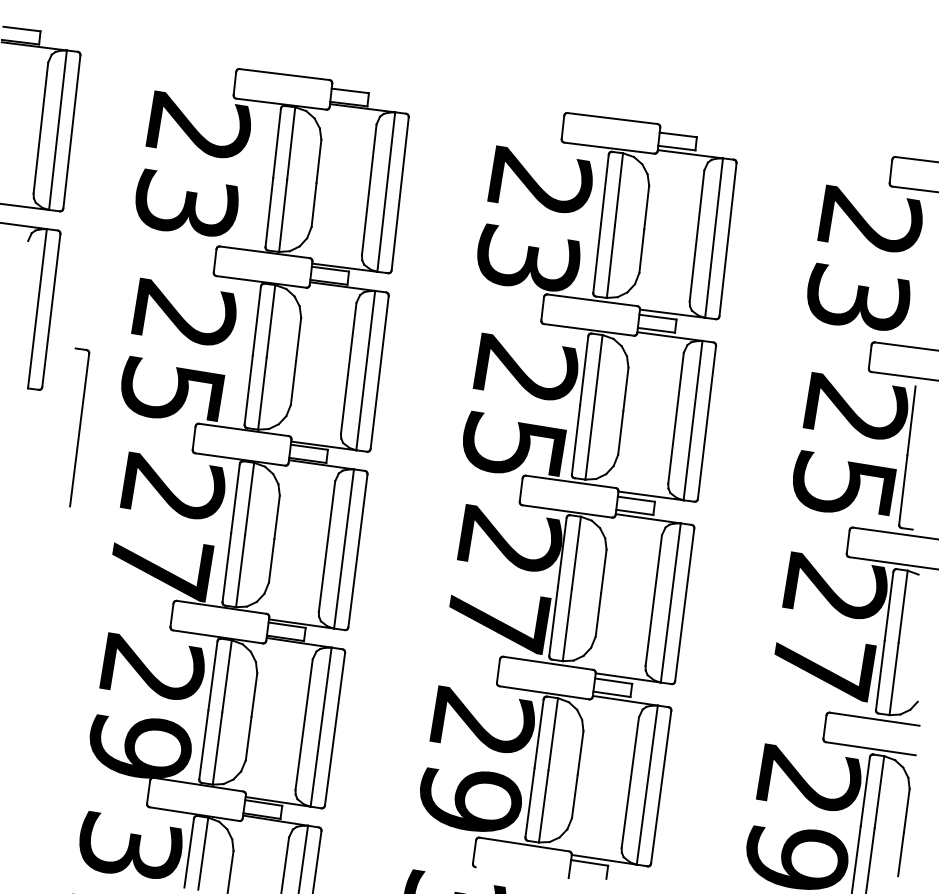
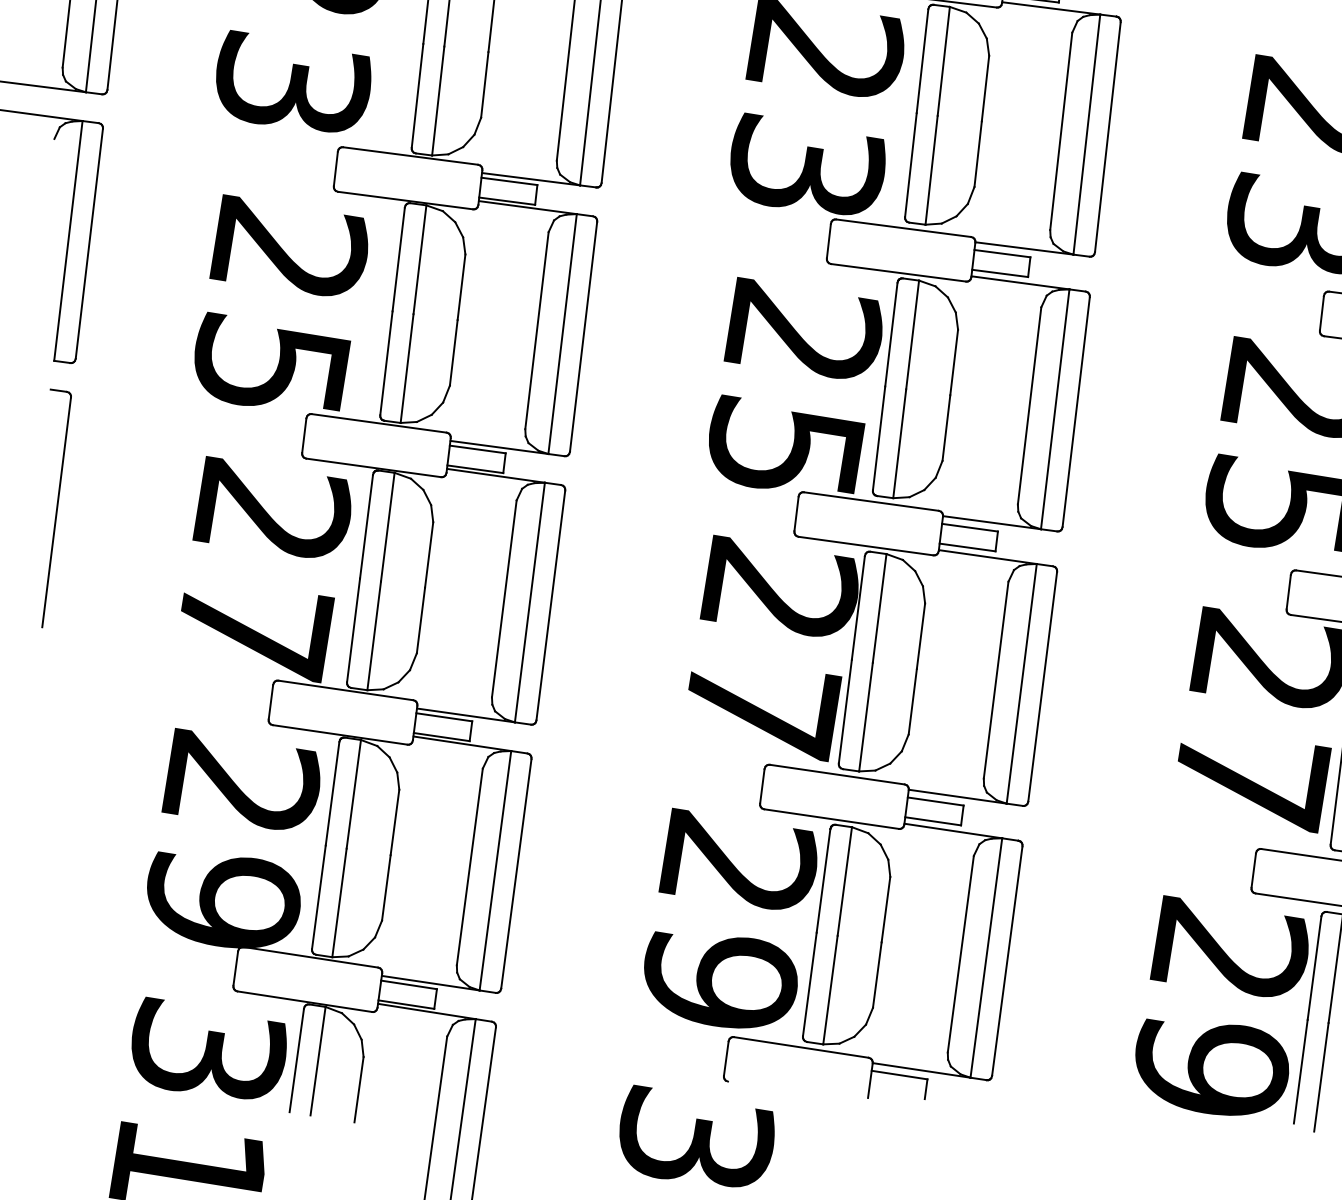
part: (79, 427) -> (56, 508), moved

